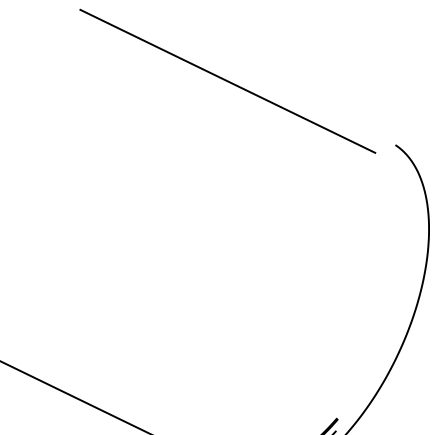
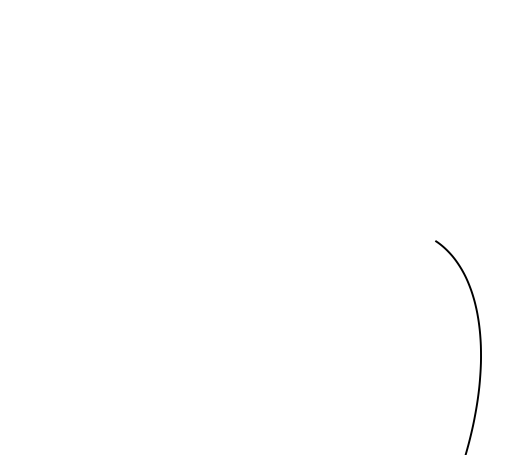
line: (227, 80) -> (207, 153), removed

